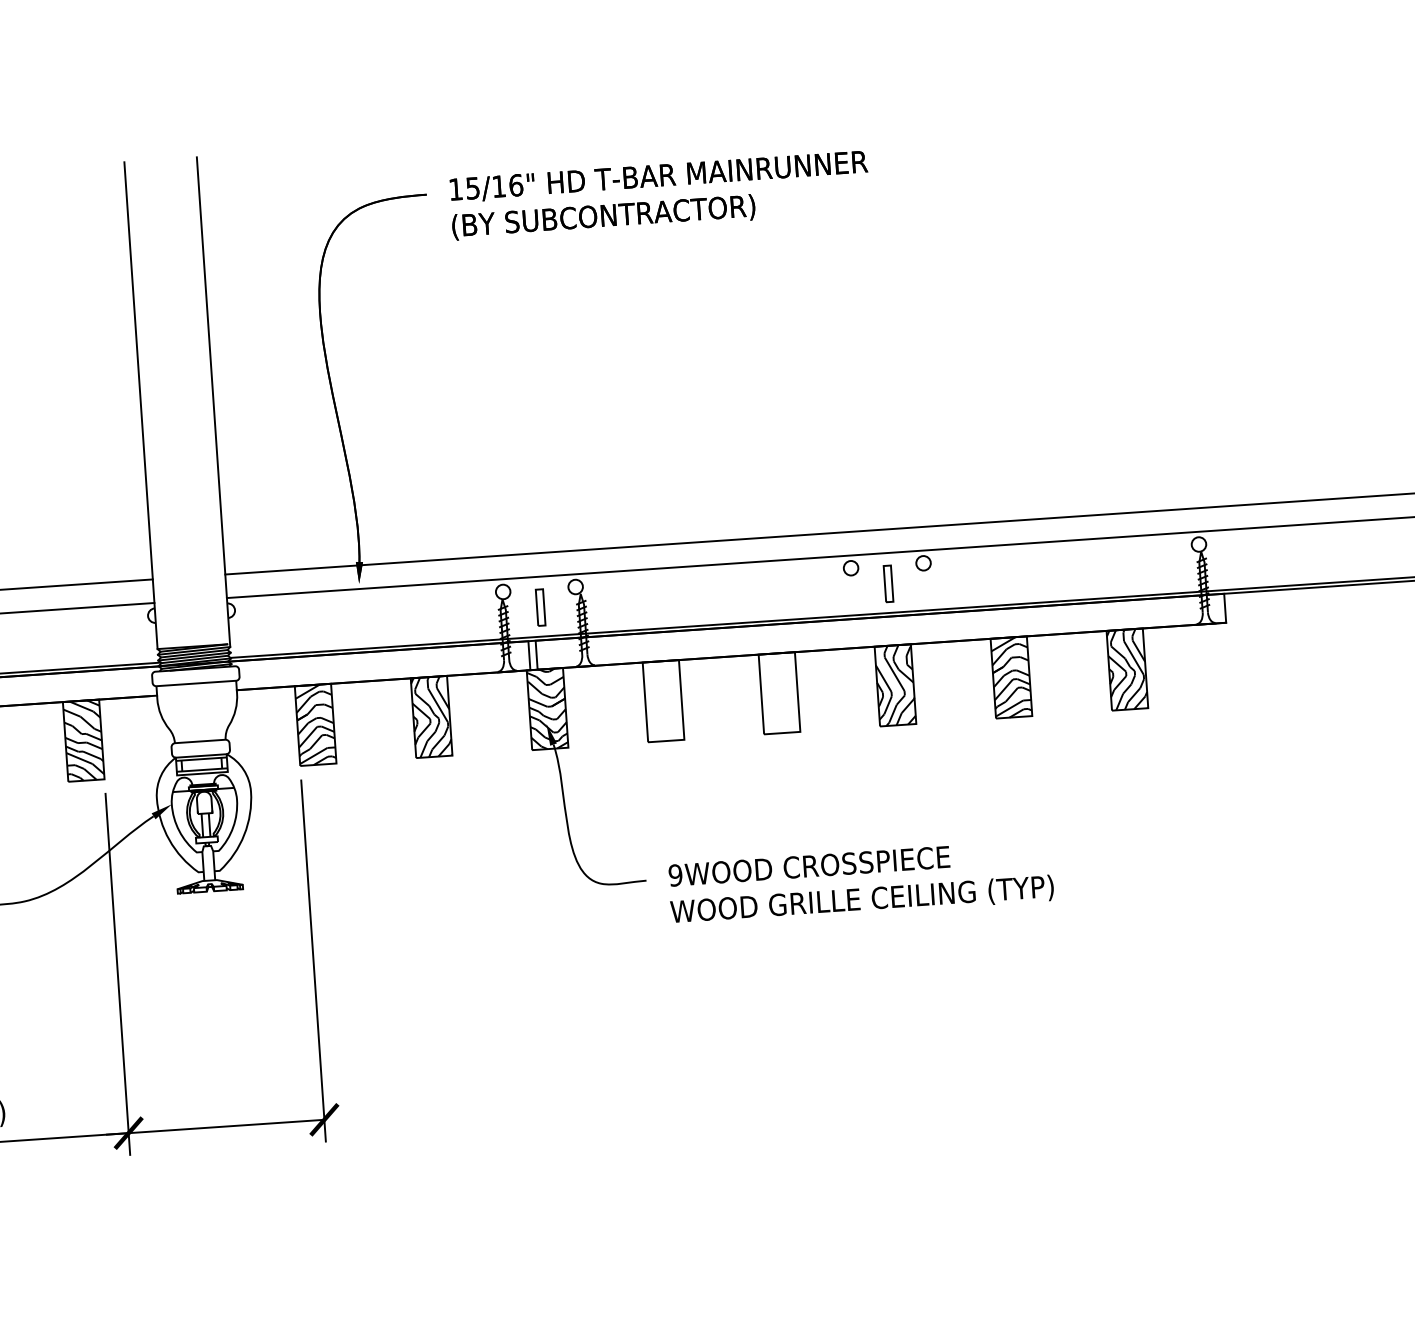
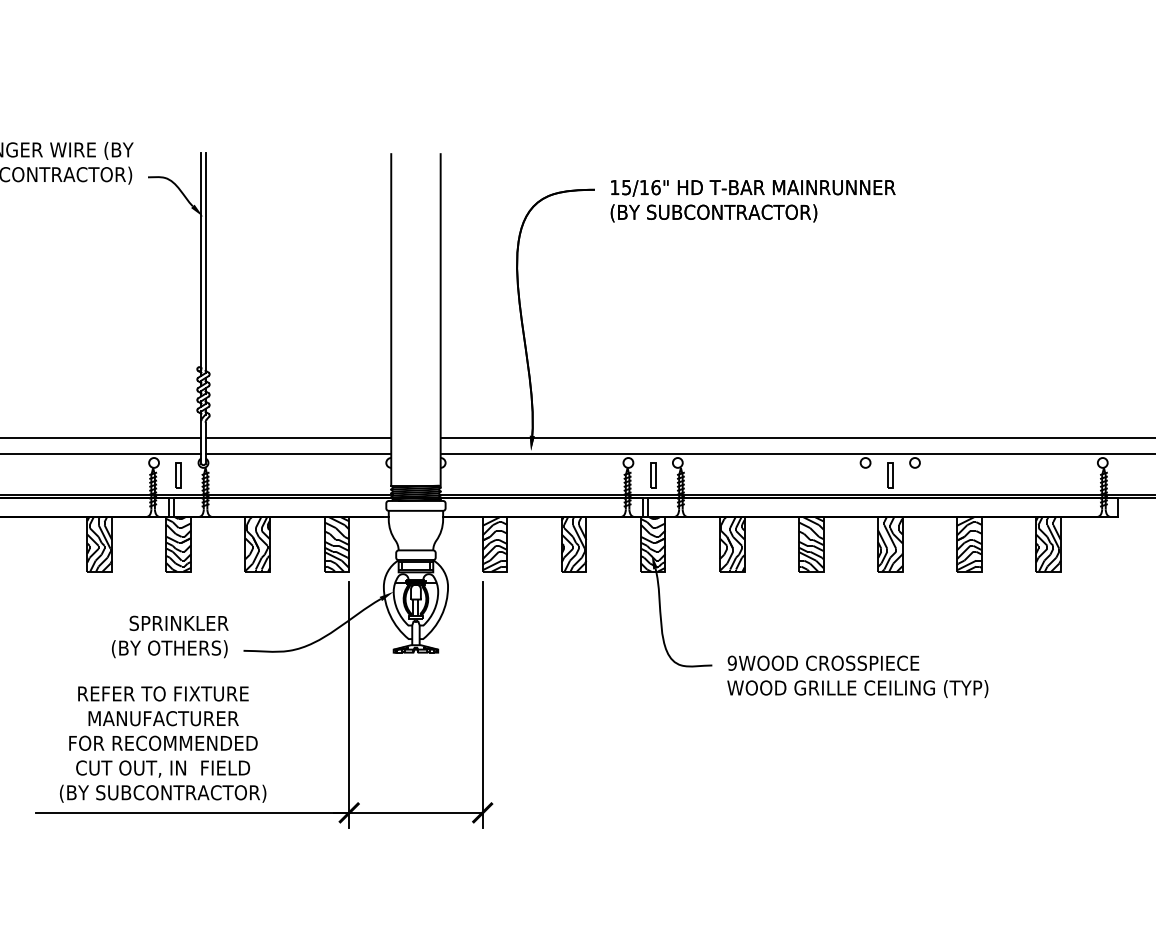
hatch: (778, 693) -> (810, 544), added
hatch: (662, 701) -> (731, 544), added

